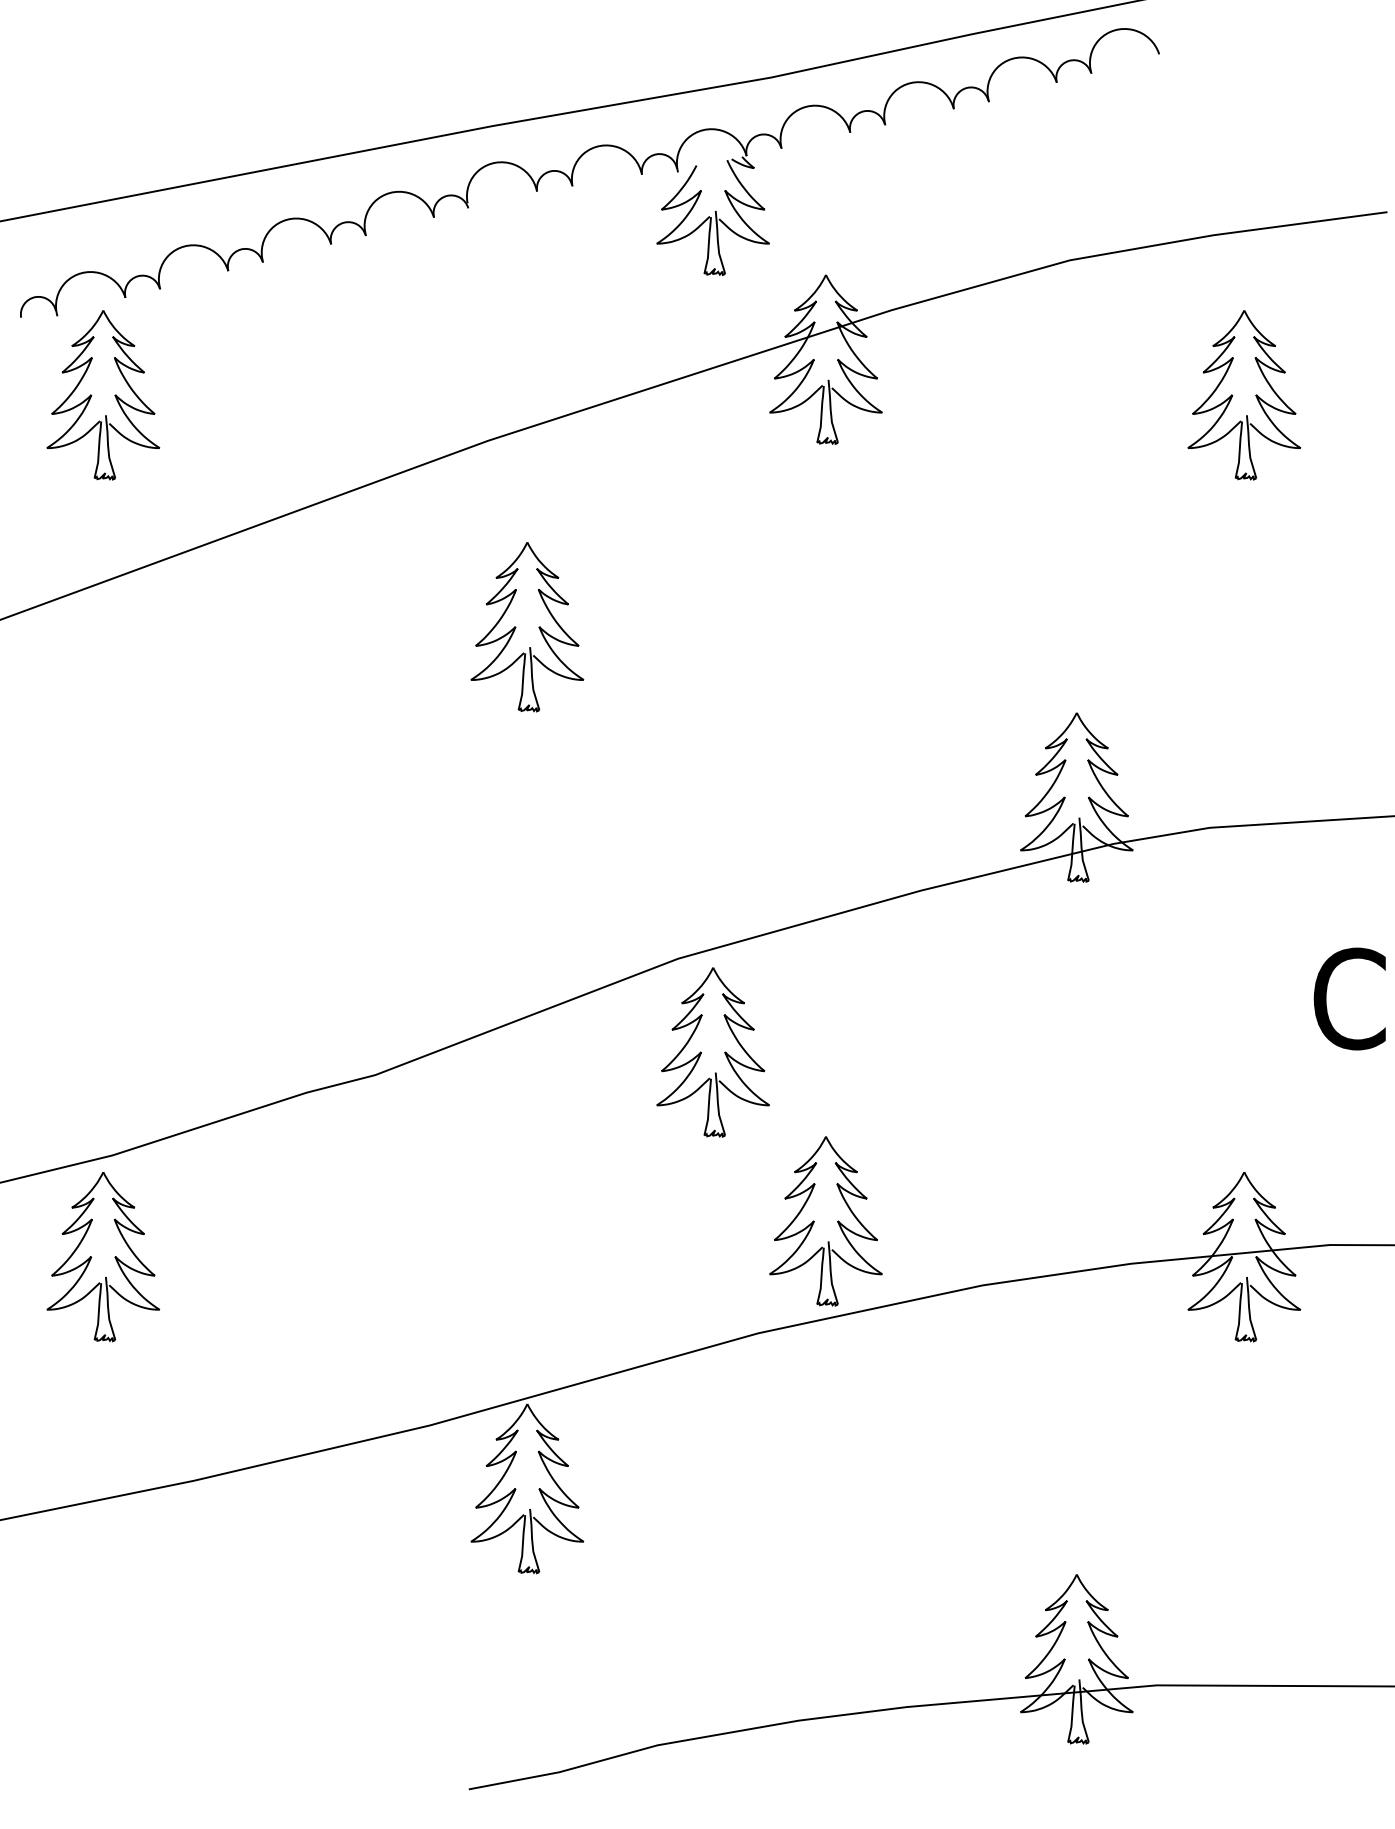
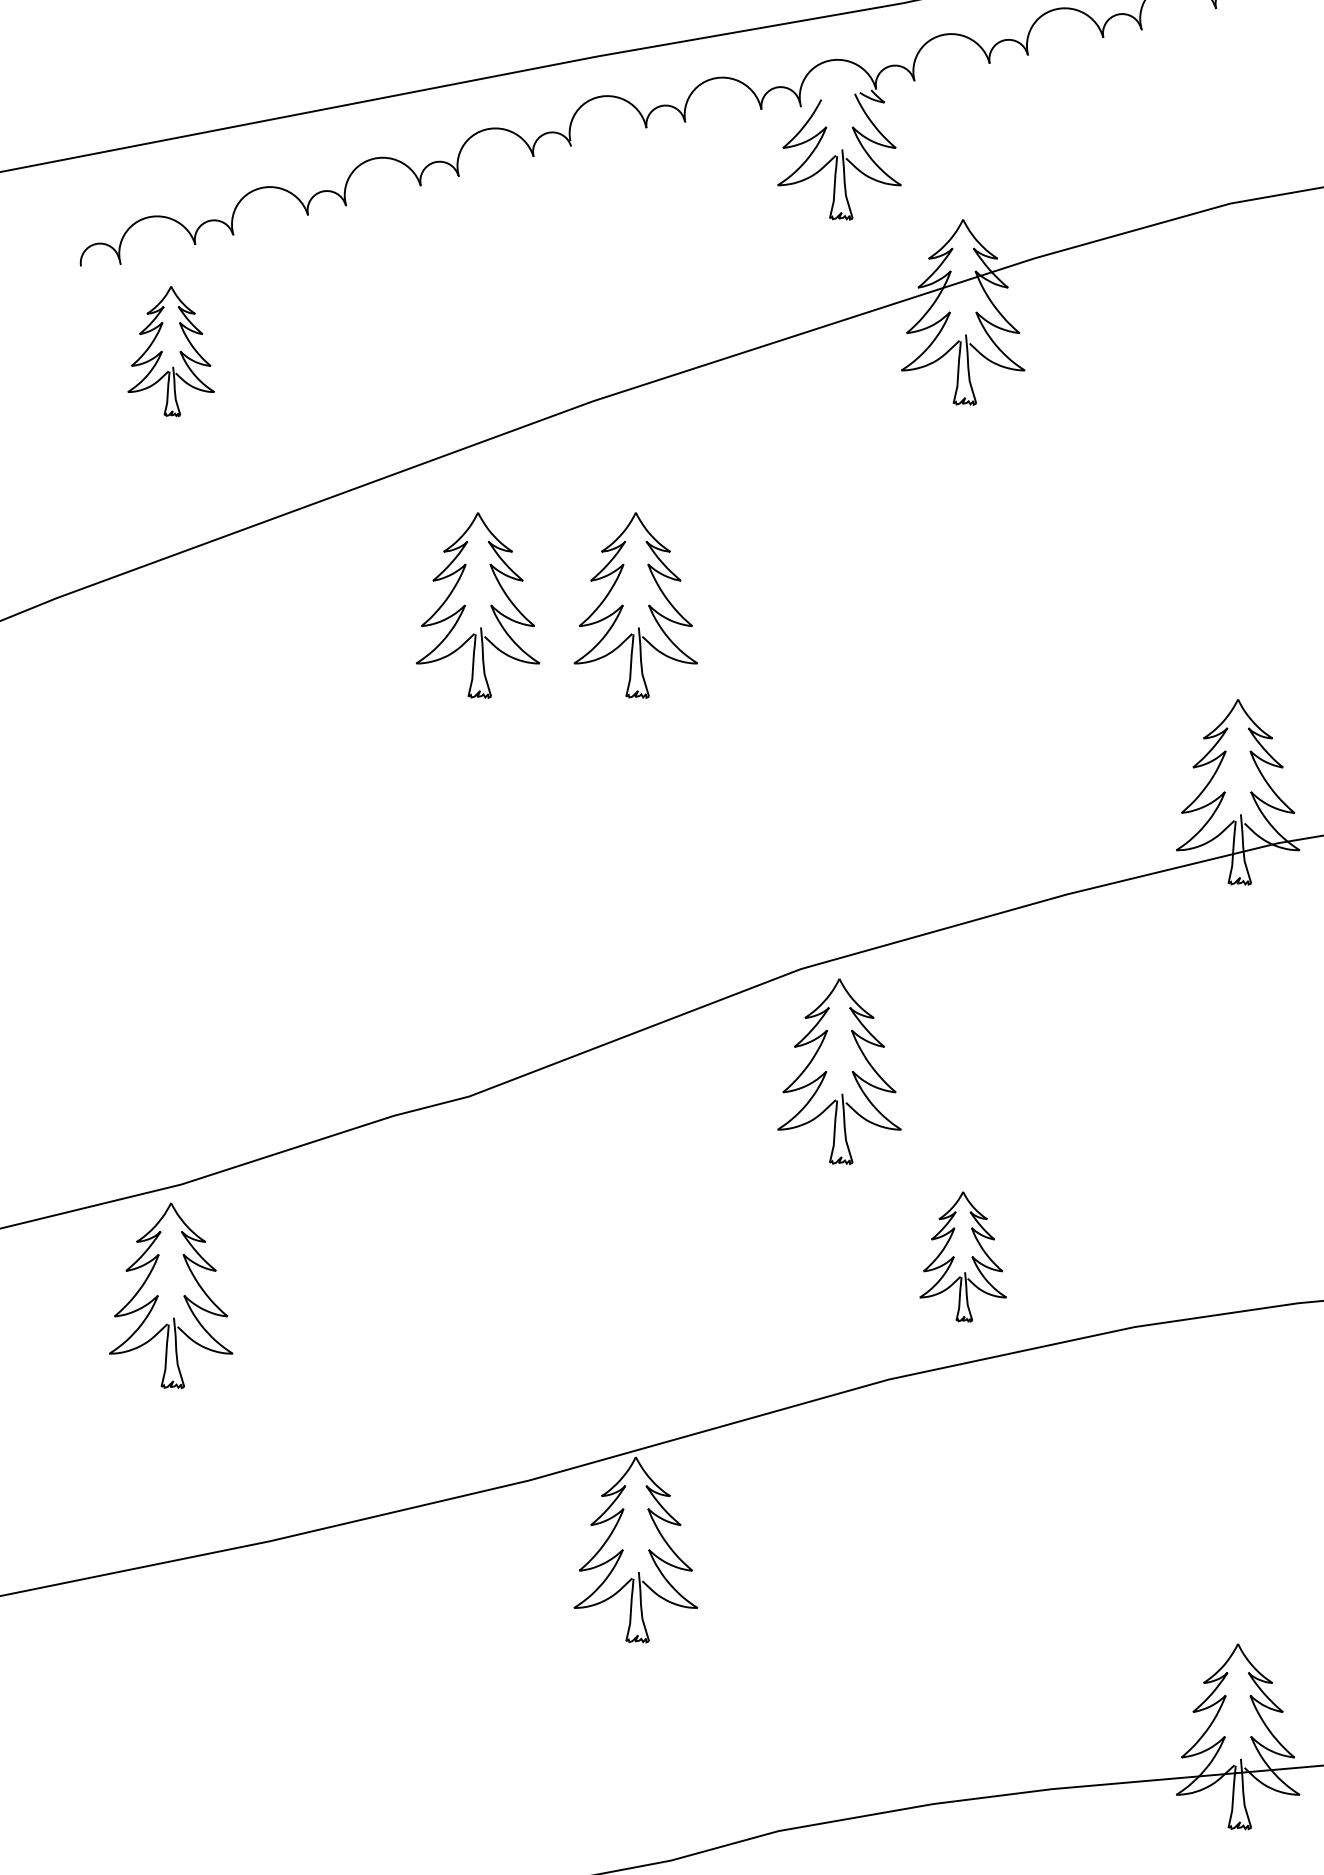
part: (103, 395) -> (171, 351), size x0.7
part: (372, 627) -> (466, 605), added
part: (825, 1221) -> (962, 1256), size x0.7

